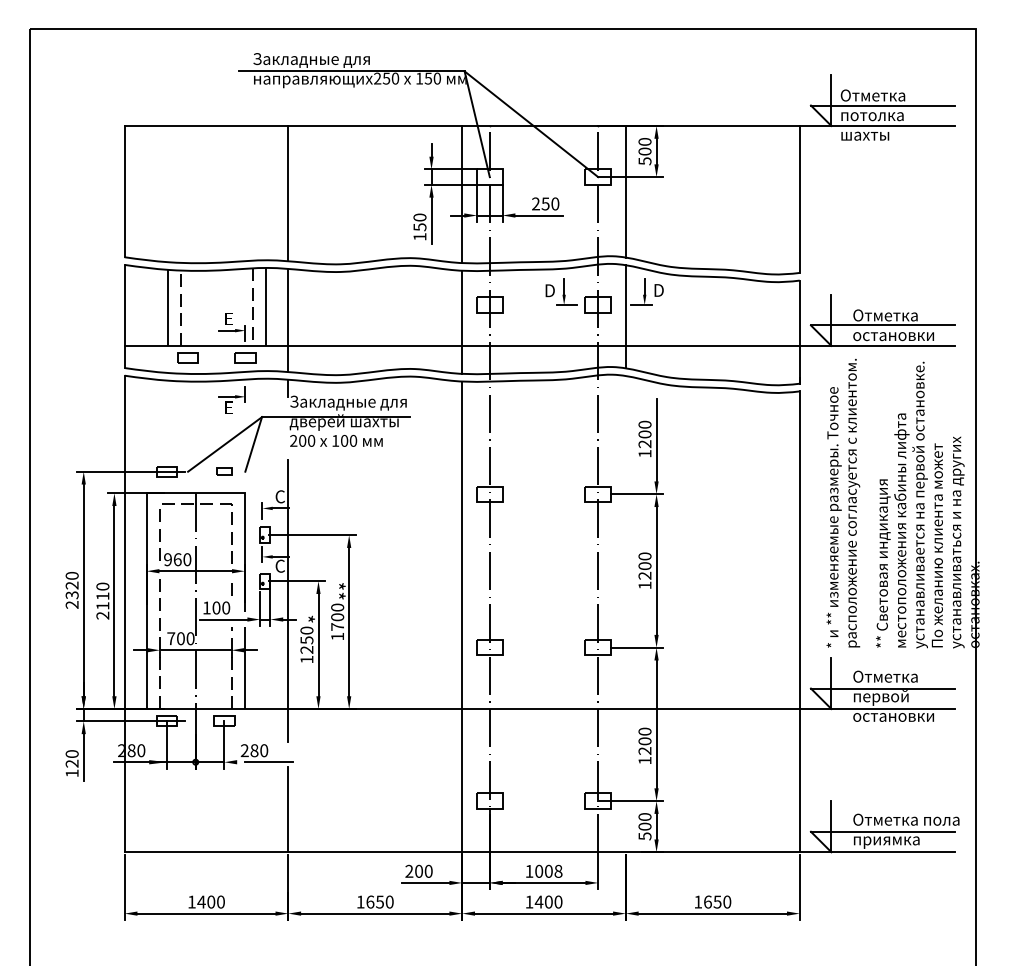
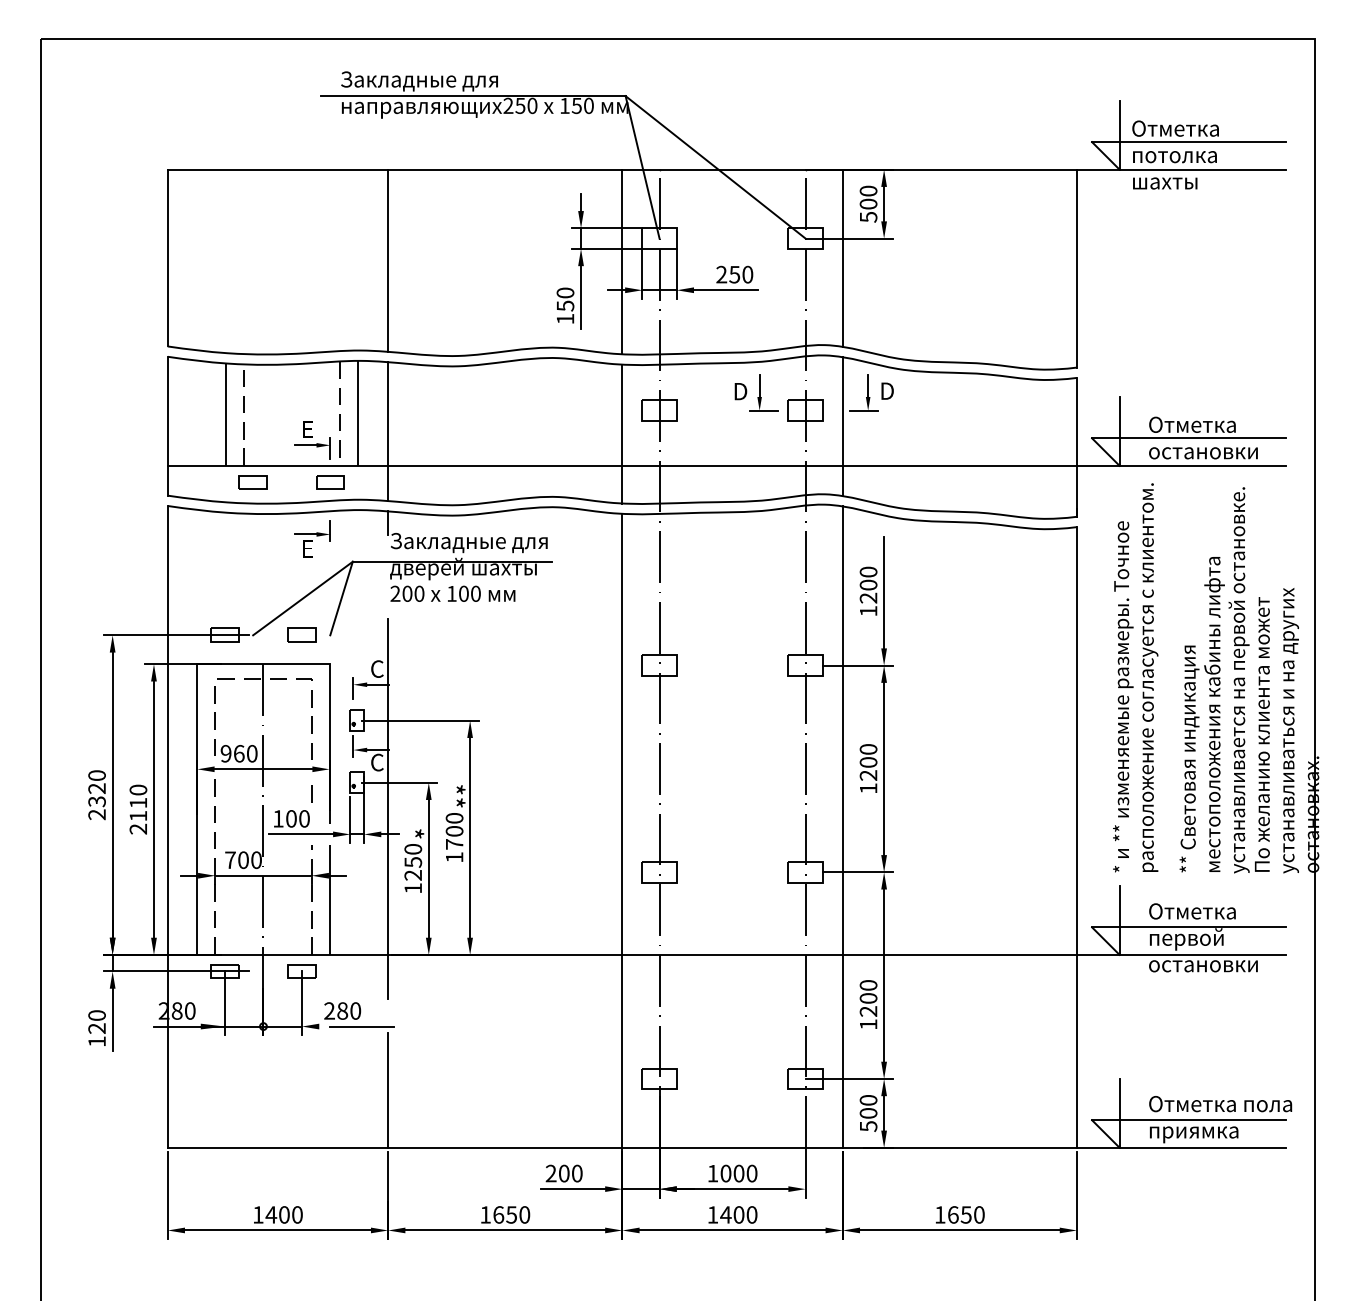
part: (224, 471) -> (302, 635), size x1.43
line: (625, 614) -> (842, 827), added
text: (558, 871) -> (752, 1173), 1008 -> 1000

